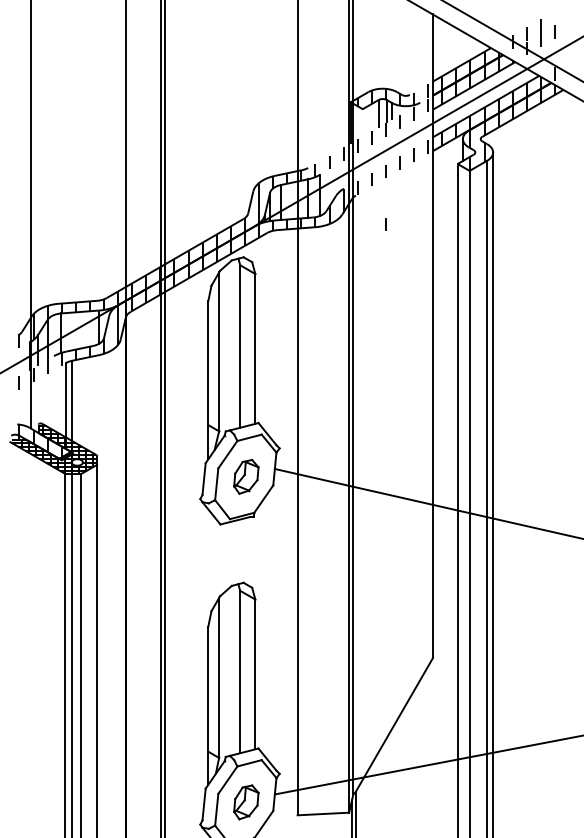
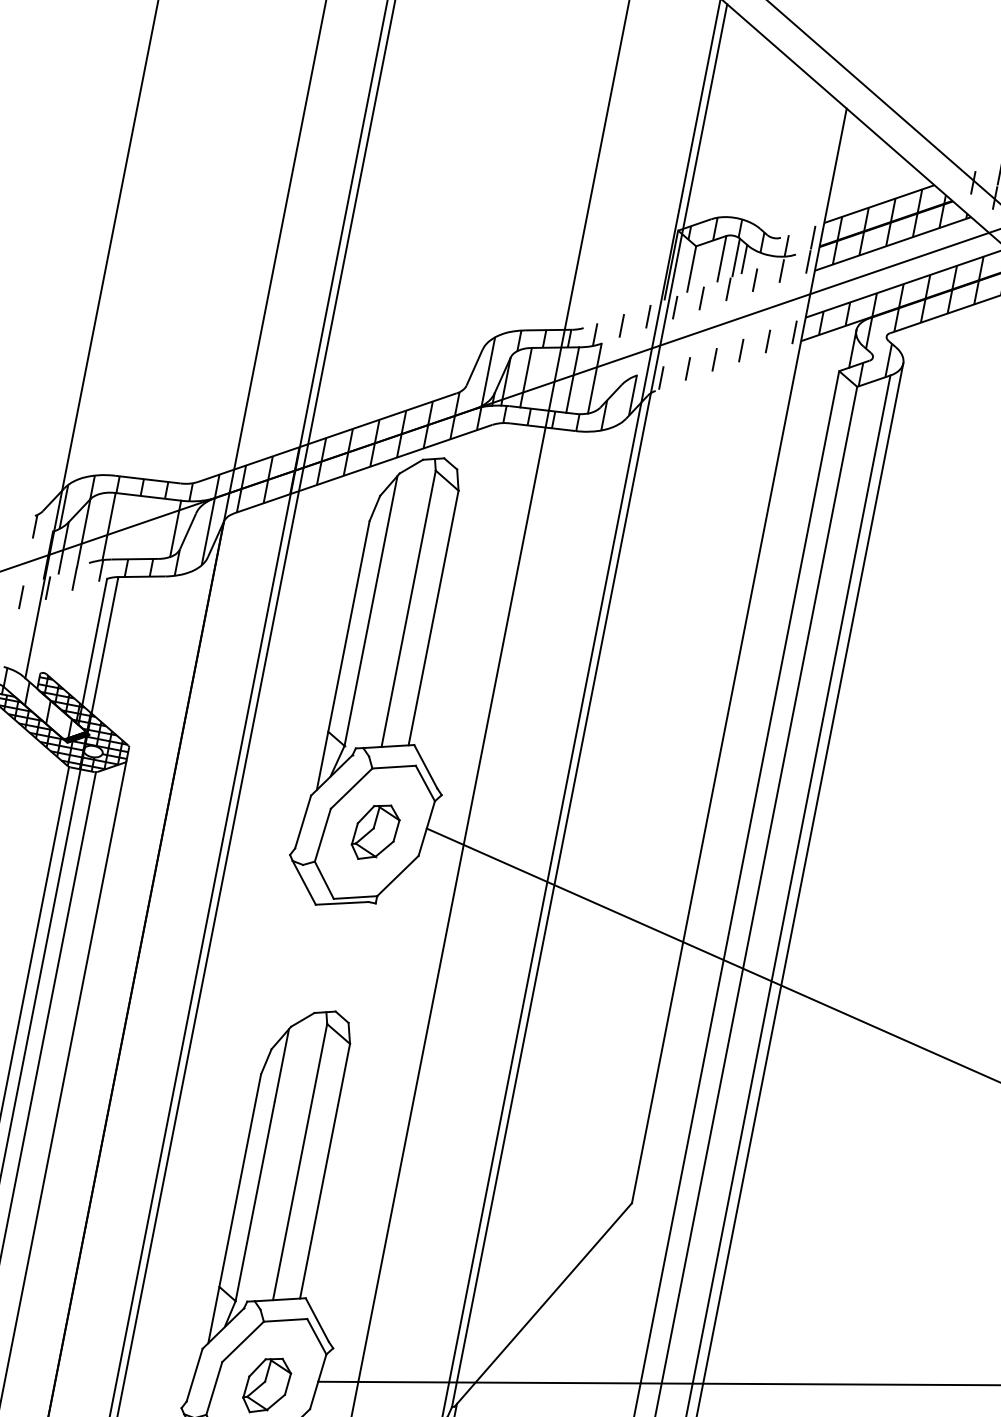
line: (362, 122) -> (691, 268), added
line: (385, 224) -> (696, 449), removed

